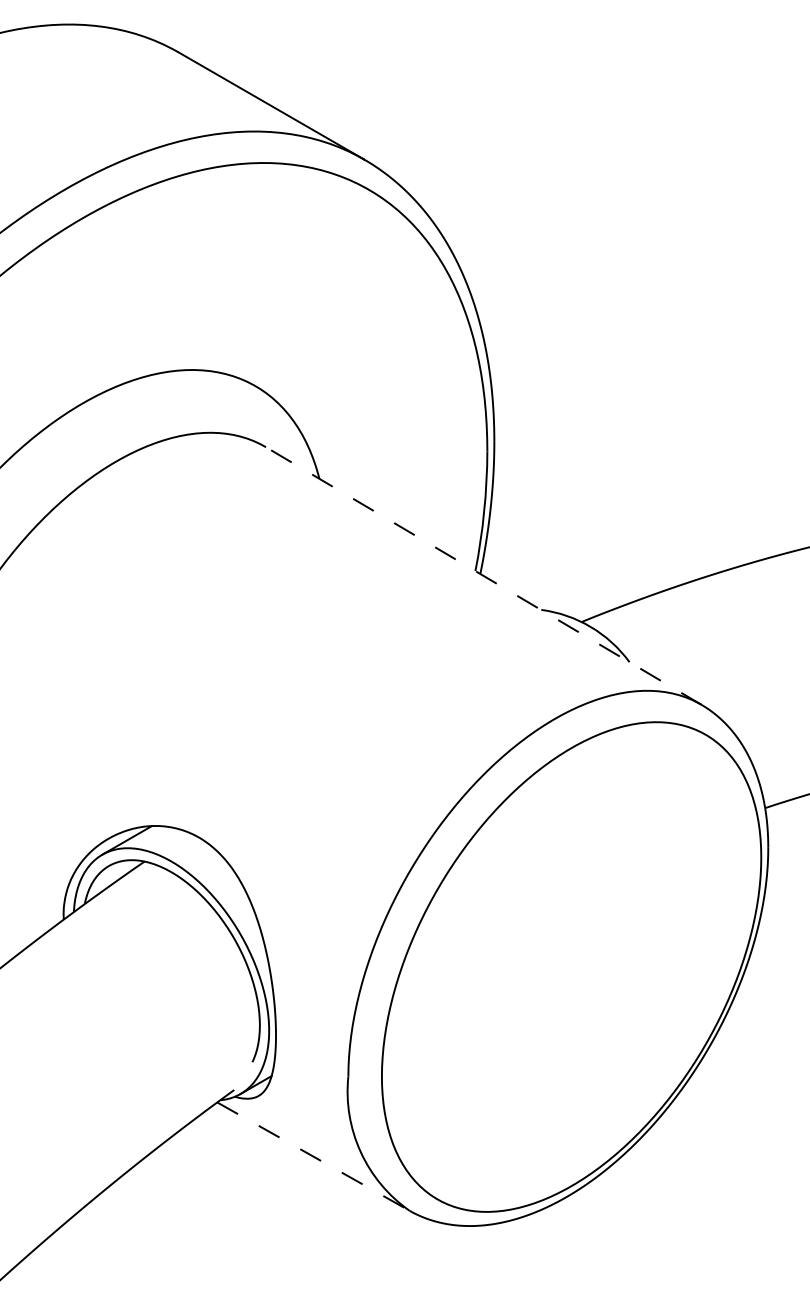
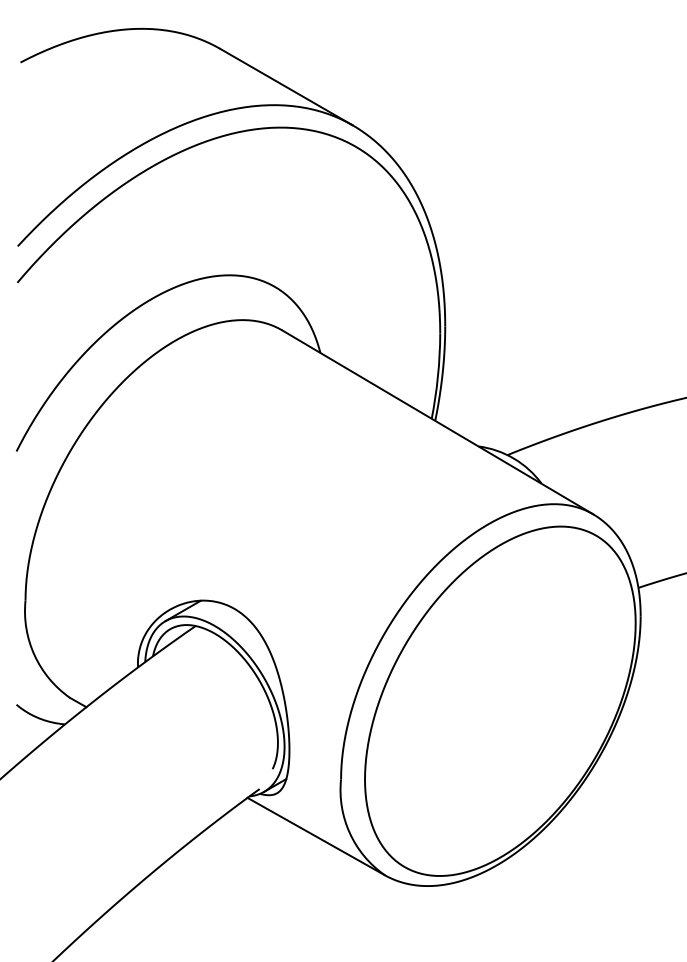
line: (483, 576) -> (437, 422), dashed -> solid
line: (313, 1156) -> (316, 836), dashed -> solid

